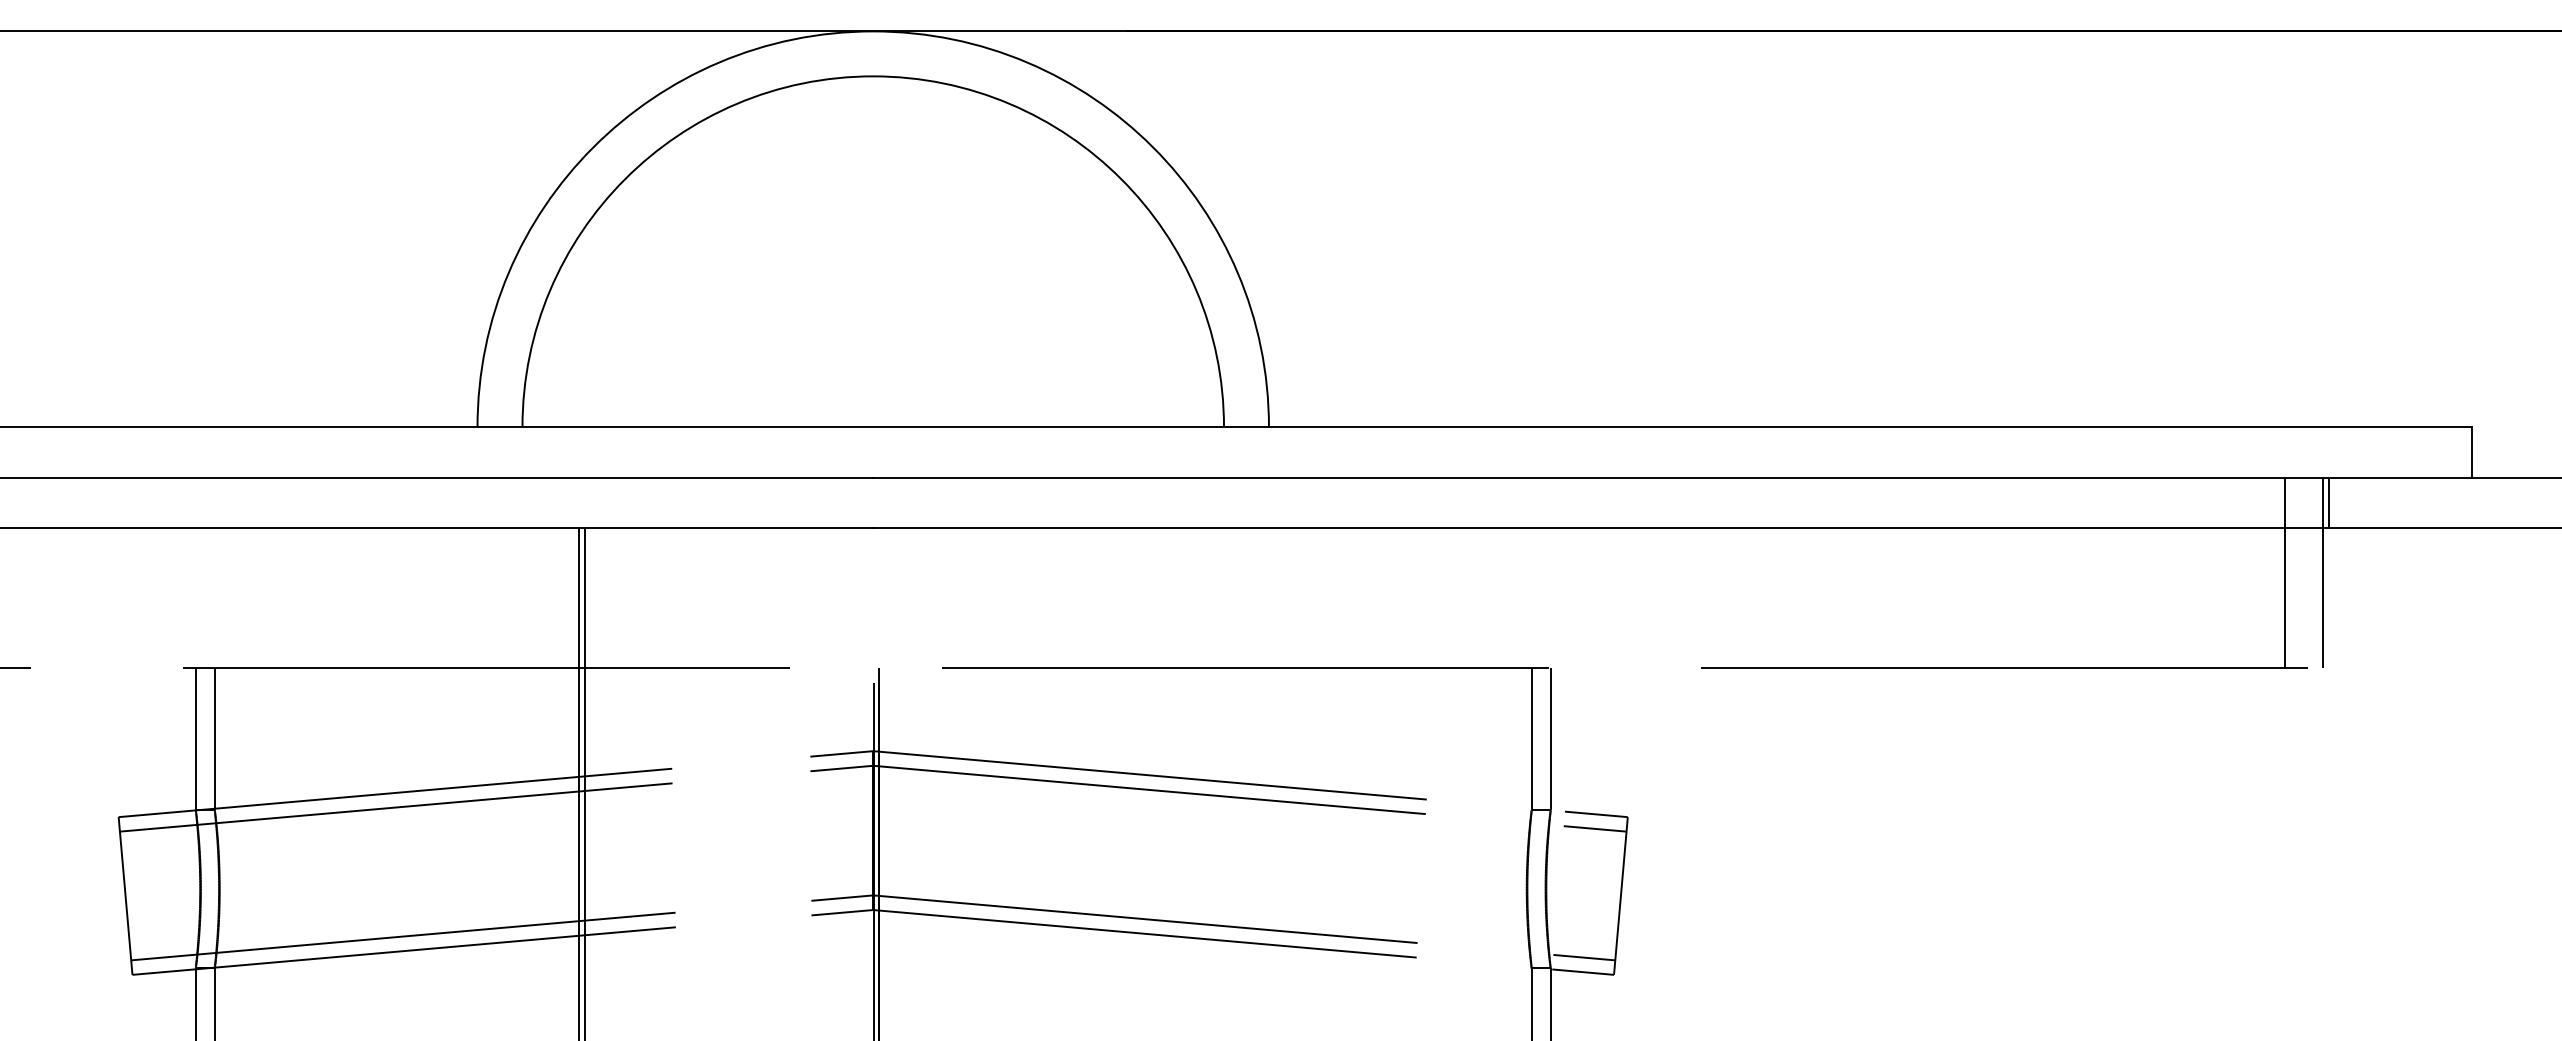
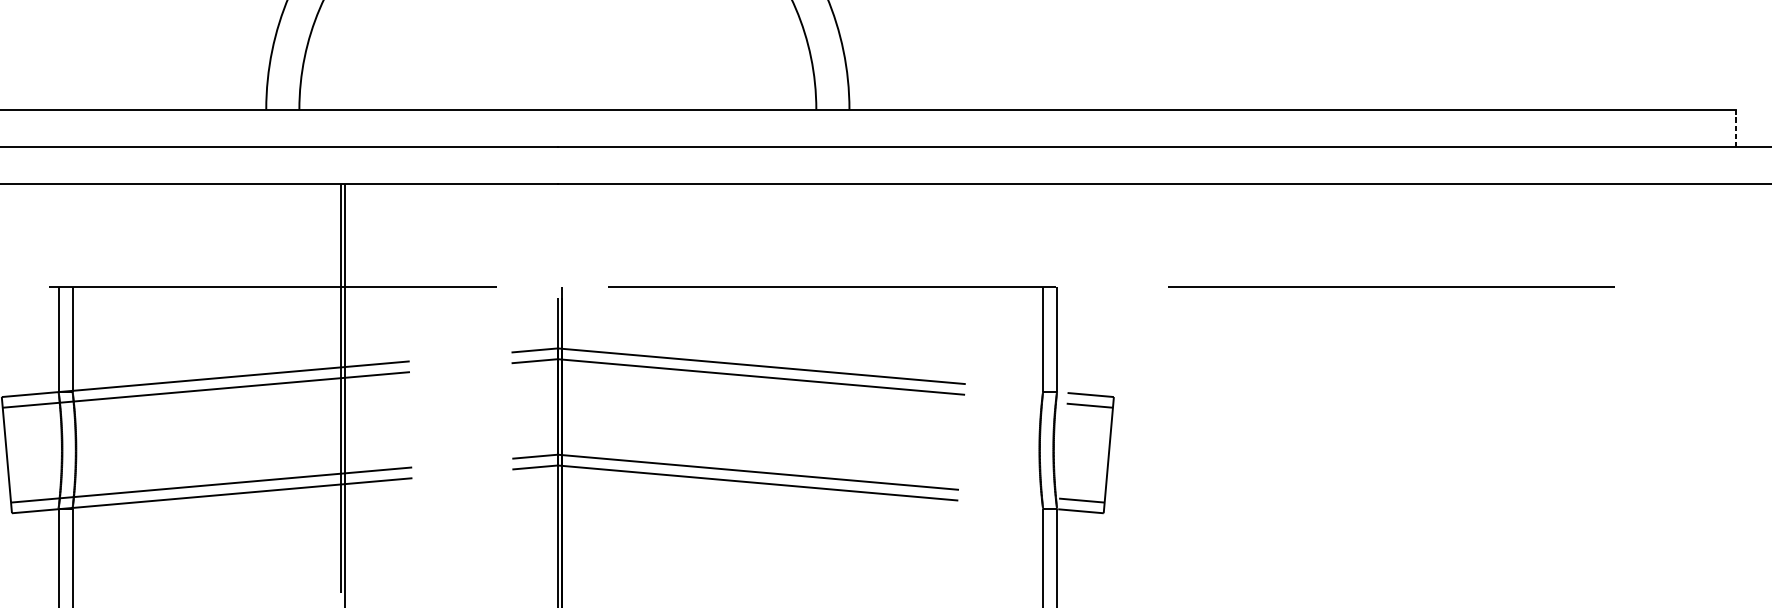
line: (2471, 451) -> (1735, 127), solid -> dashed
line: (2329, 502) -> (1630, 165), removed
line: (2285, 572) -> (1598, 216), removed
line: (2323, 572) -> (1626, 216), removed

